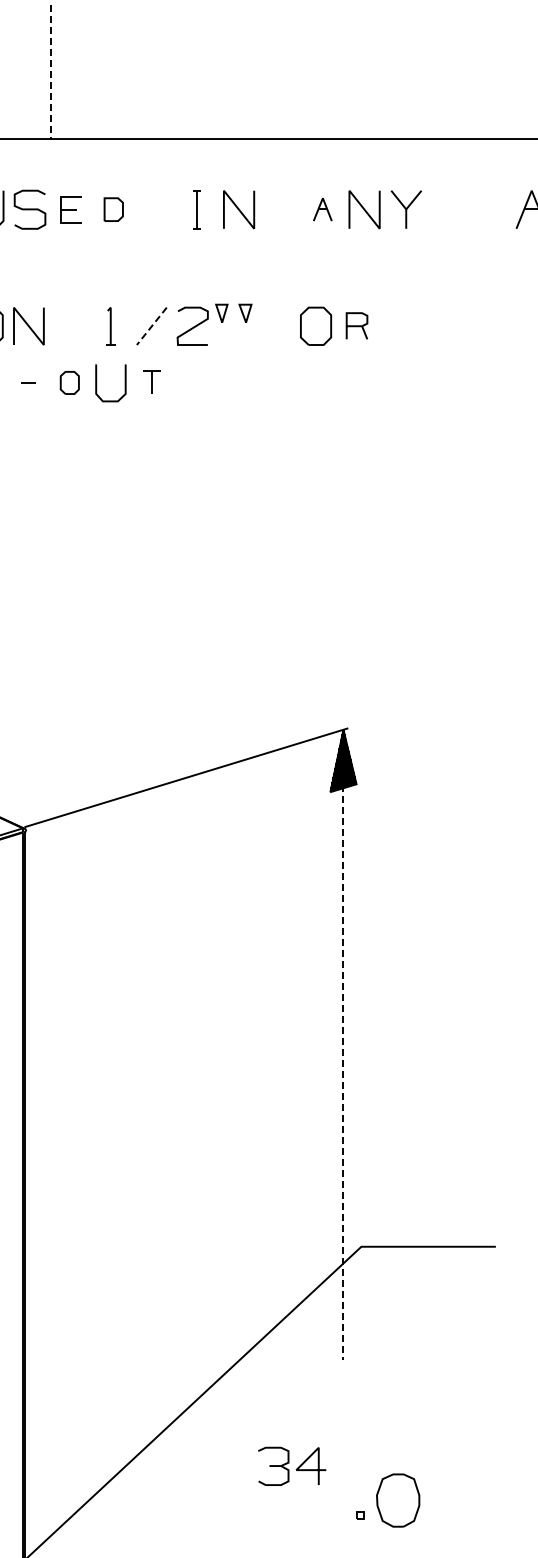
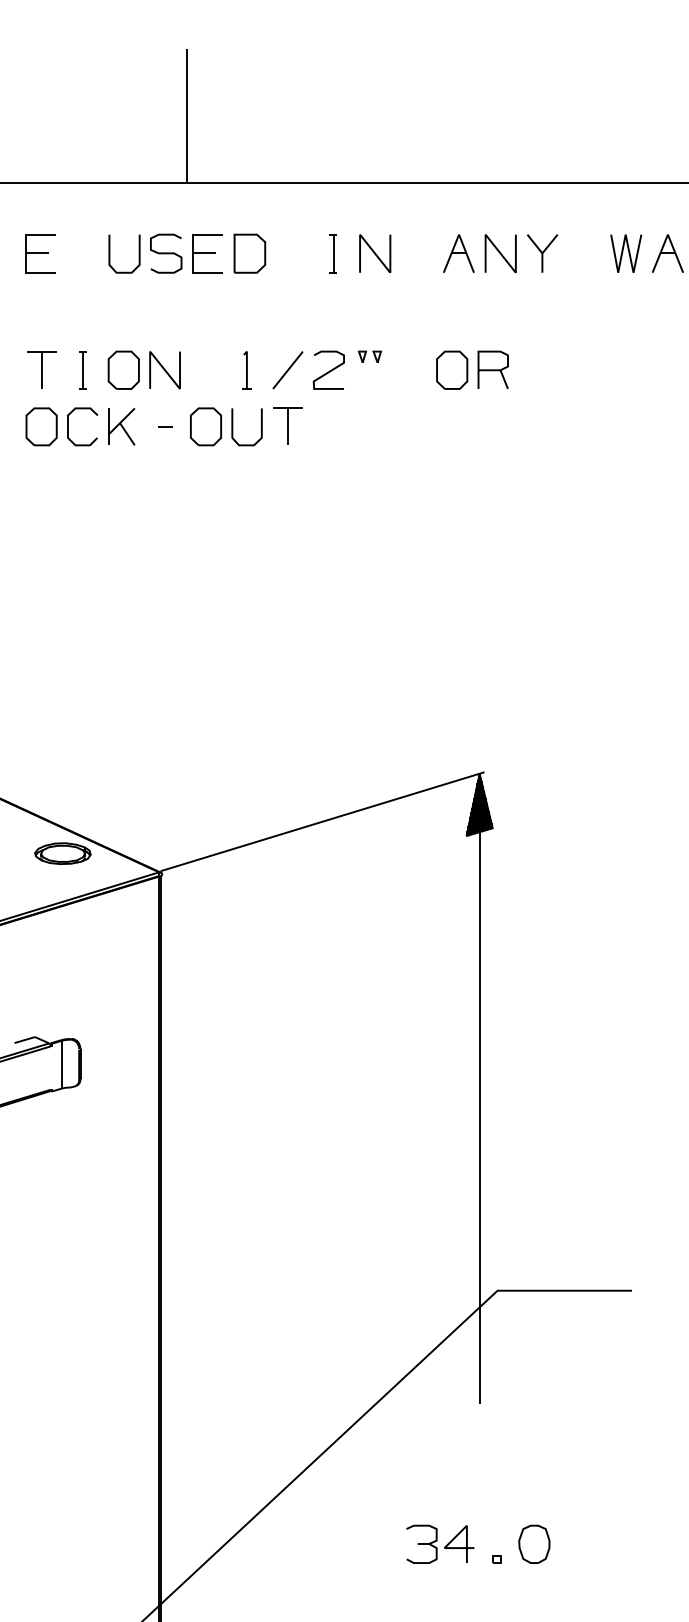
line: (51, 72) -> (187, 116), dashed -> solid
part: (71, 209) -> (207, 253), size x1.43
part: (113, 209) -> (249, 253), size x1.67
part: (322, 209) -> (458, 253), size x1.67
line: (492, 209) -> (628, 253), added
part: (233, 312) -> (369, 356), size x0.62
part: (356, 325) -> (492, 369), size x1.43
line: (151, 326) -> (287, 370), dashed -> solid
part: (151, 381) -> (287, 425), size x1.67
part: (69, 382) -> (205, 426), size x1.67
line: (343, 1045) -> (479, 1089), dashed -> solid
part: (292, 1465) -> (440, 1543), moved
part: (398, 1499) -> (534, 1543), size x0.71

